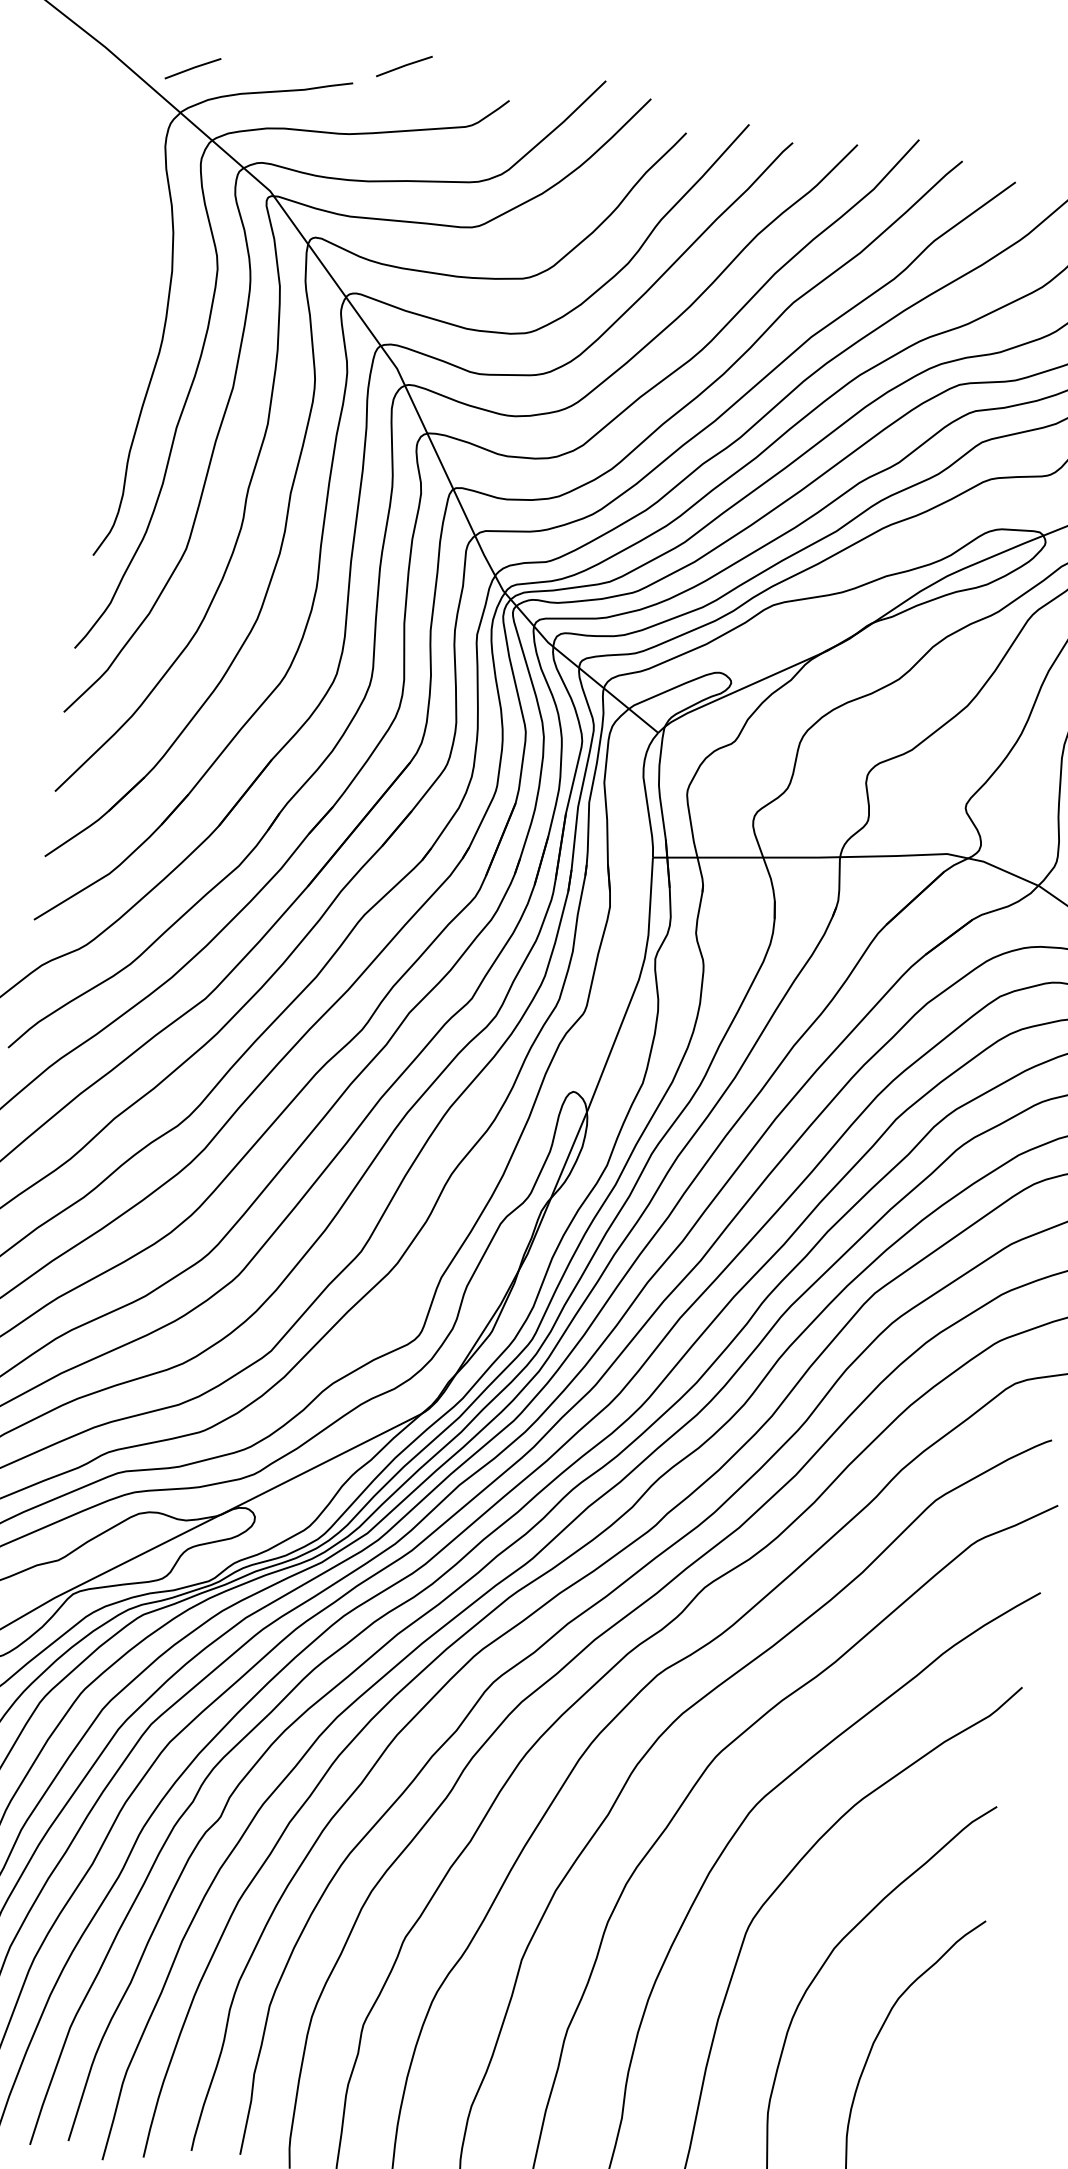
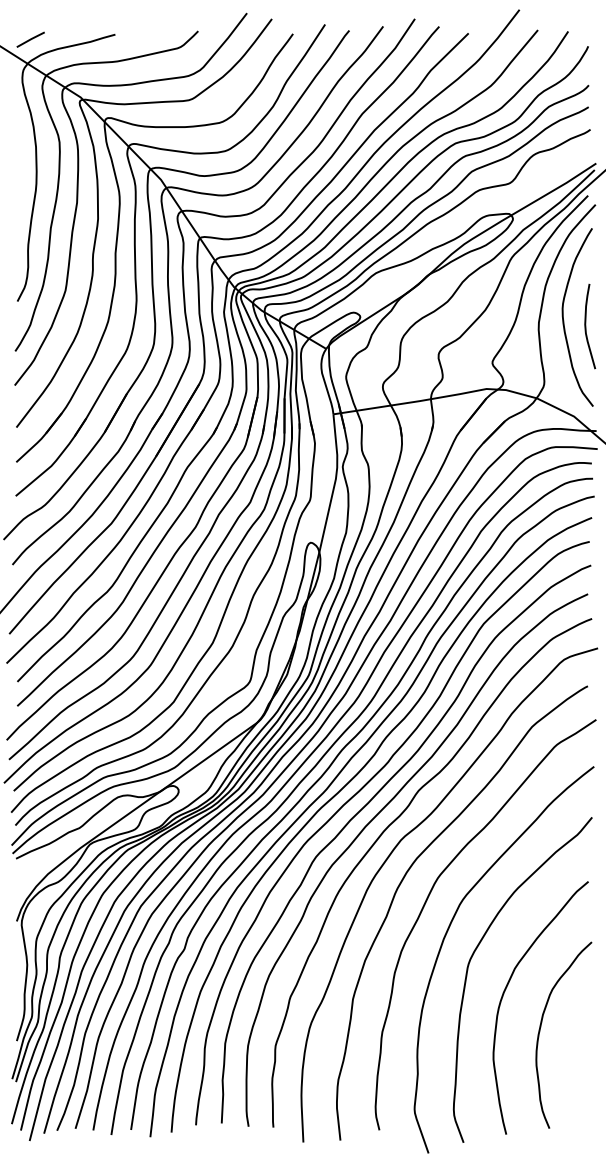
line: (403, 65) -> (140, 21), removed

